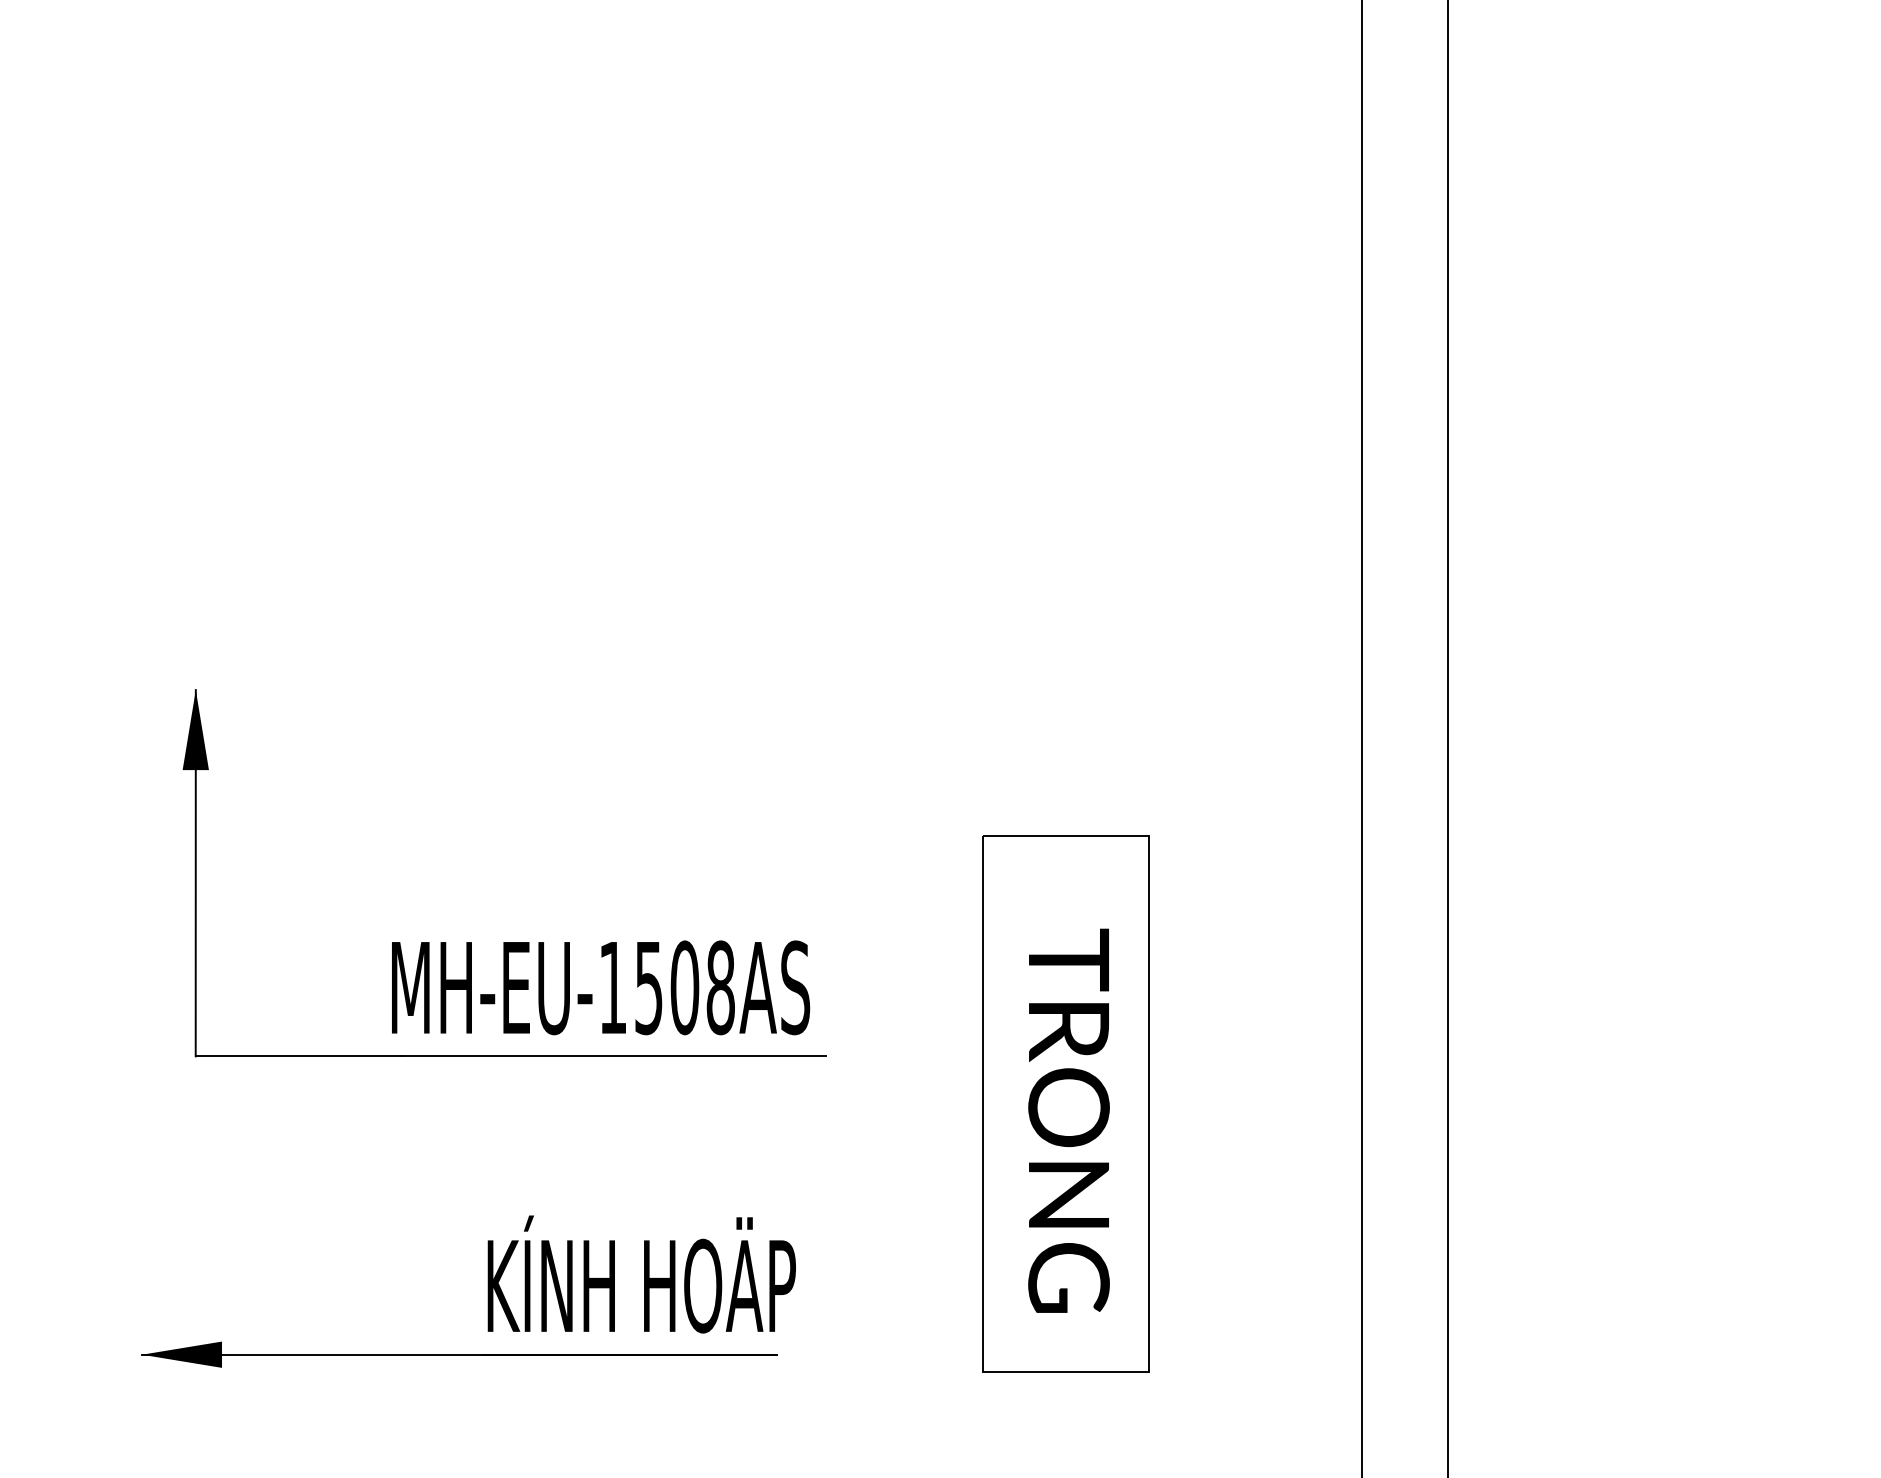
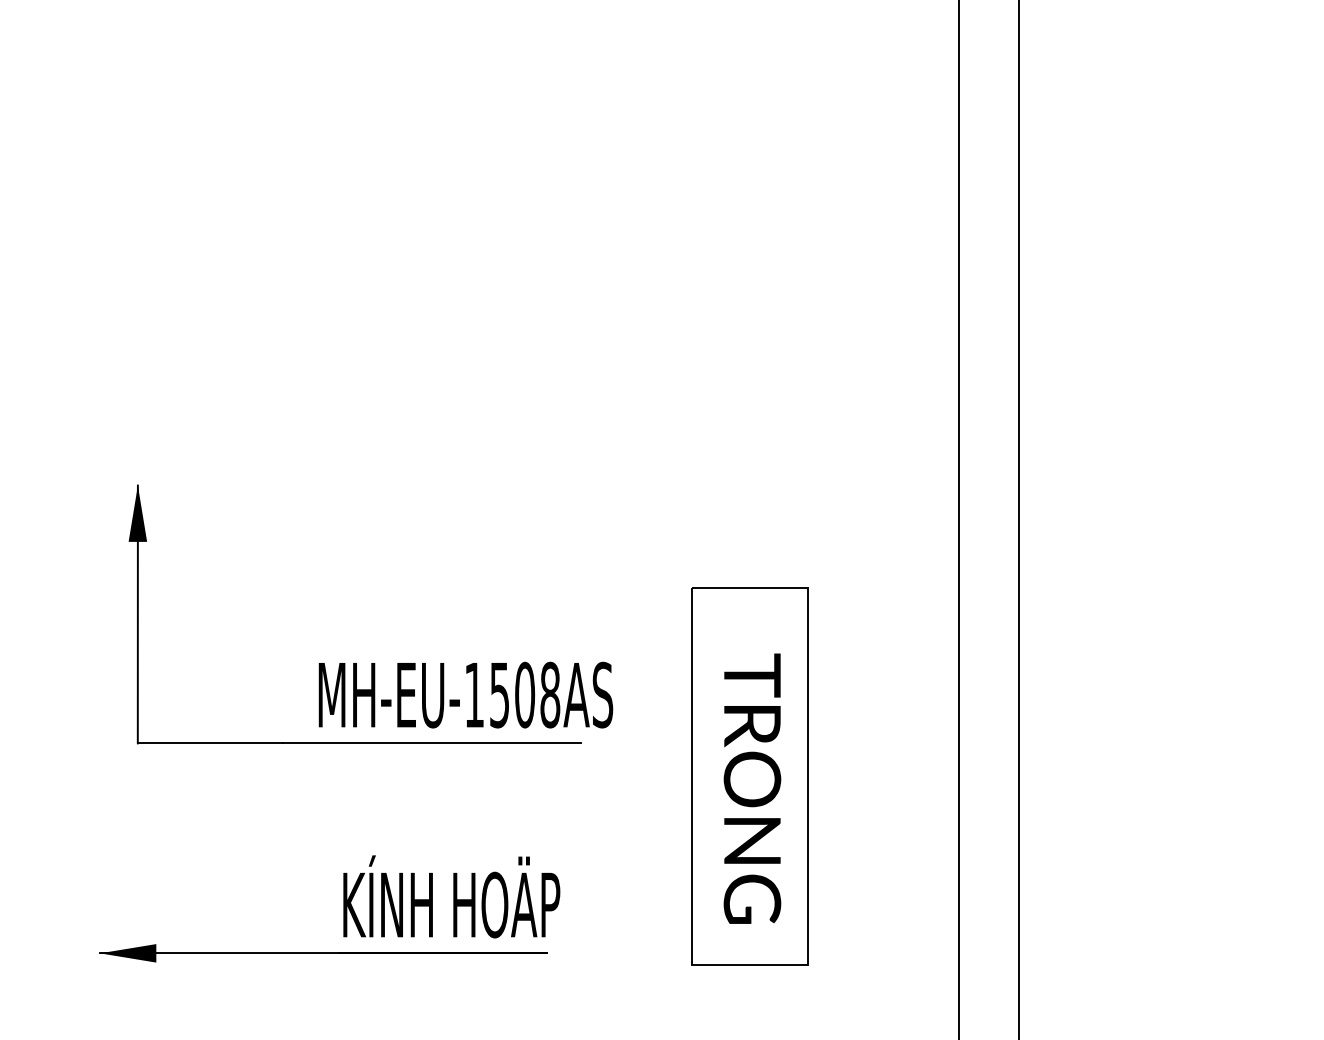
text: (601, 987) -> (466, 694), moved

